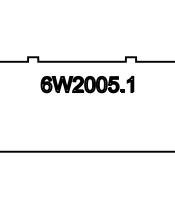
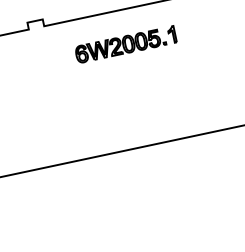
part: (87, 84) -> (125, 44), size x0.71

